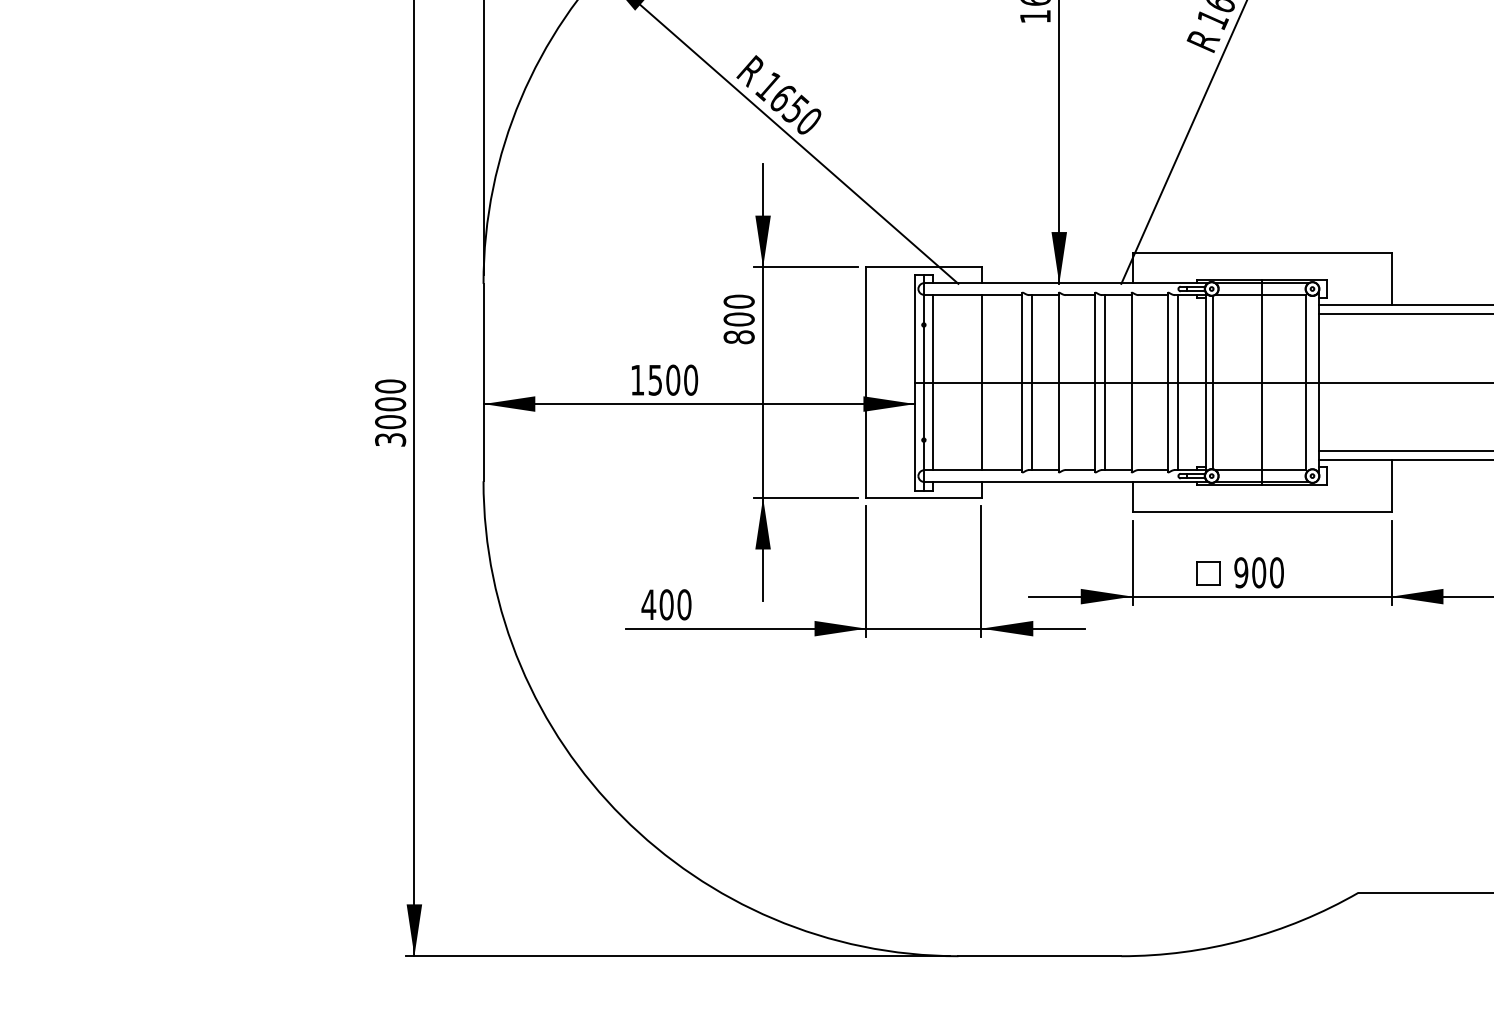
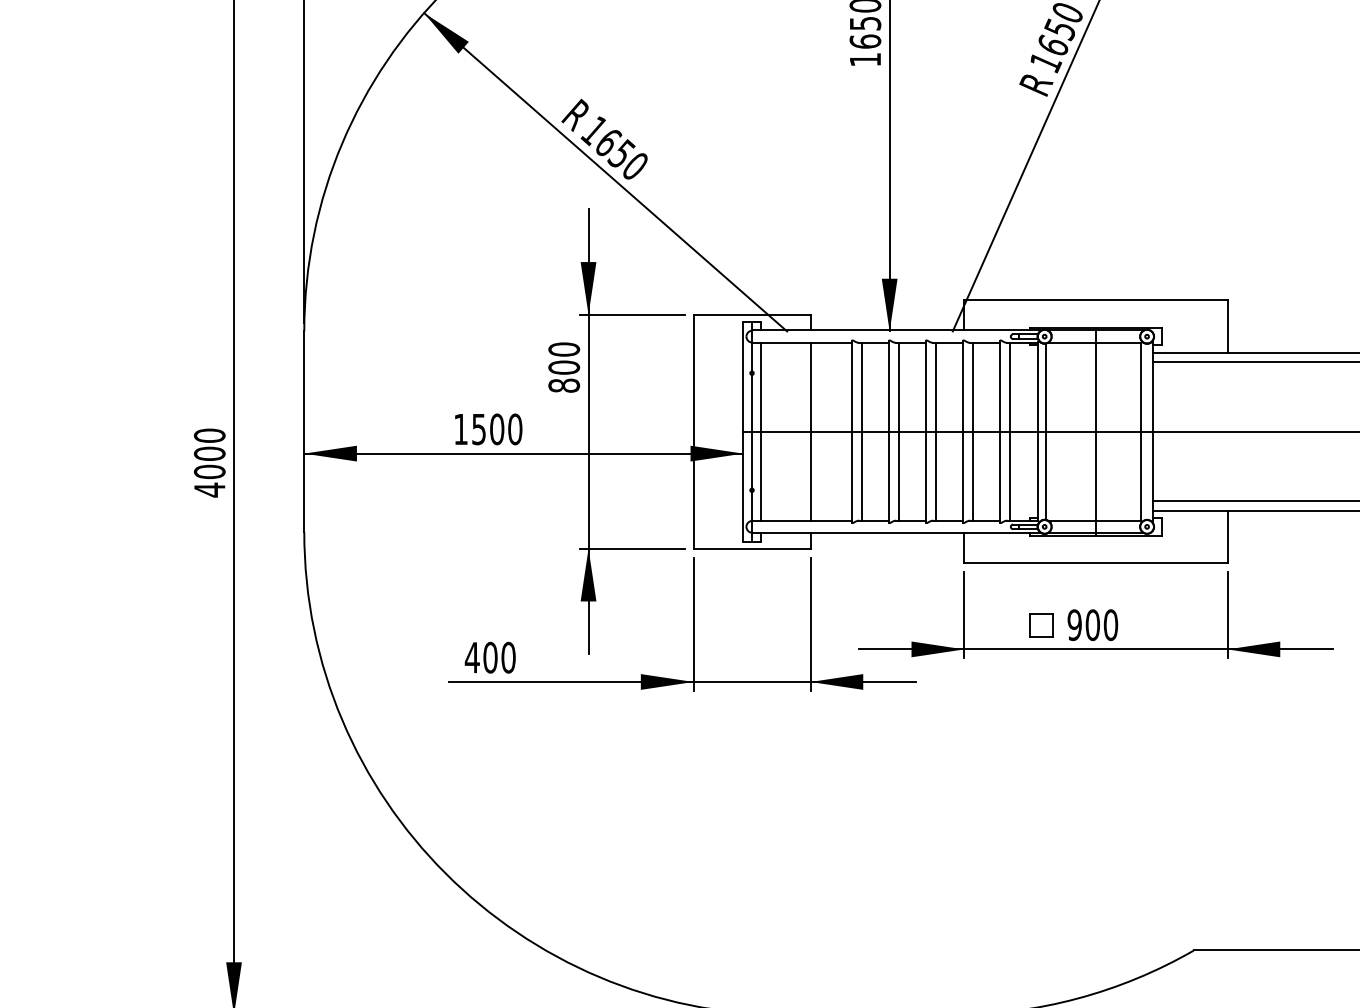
line: (1068, 382) -> (899, 431), added
line: (1141, 382) -> (973, 431), added
text: (390, 439) -> (209, 489), 3000 -> 4000

